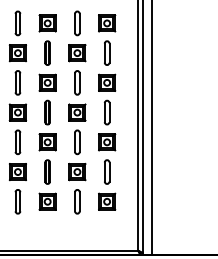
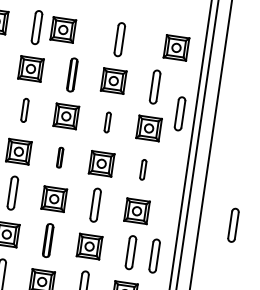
part: (47, 23) -> (63, 30), moved
part: (107, 23) -> (176, 48), moved
part: (127, 69) -> (180, 114), added
part: (17, 82) -> (24, 109), size x0.7
part: (77, 82) -> (107, 121), size x0.6
part: (47, 112) -> (60, 157), size x0.6
part: (107, 112) -> (143, 169), size x0.6
part: (176, 142) -> (233, 225), added
part: (124, 171) -> (155, 255), added

